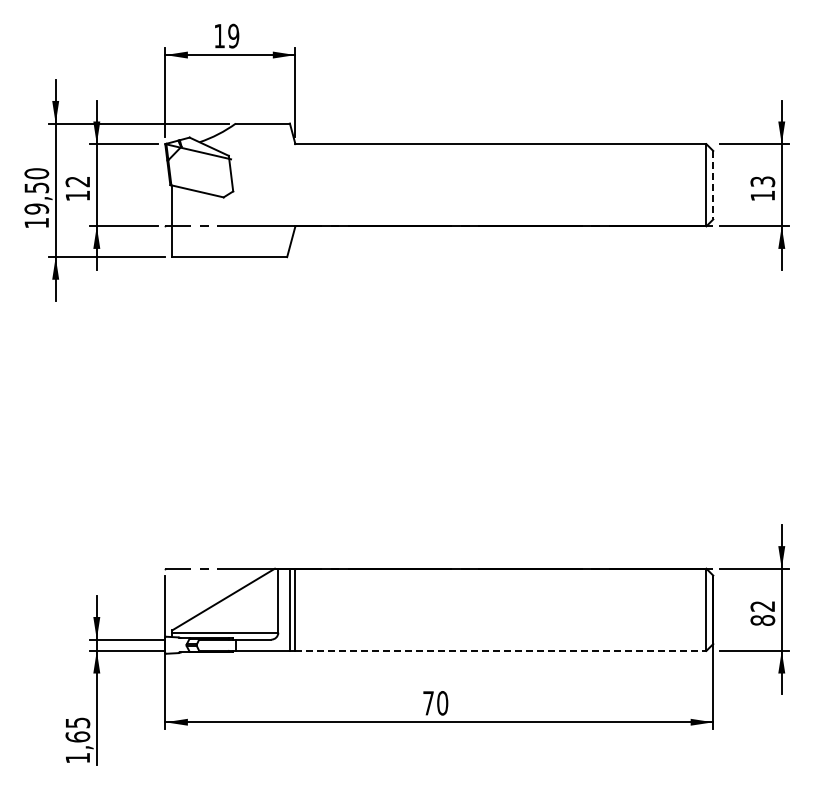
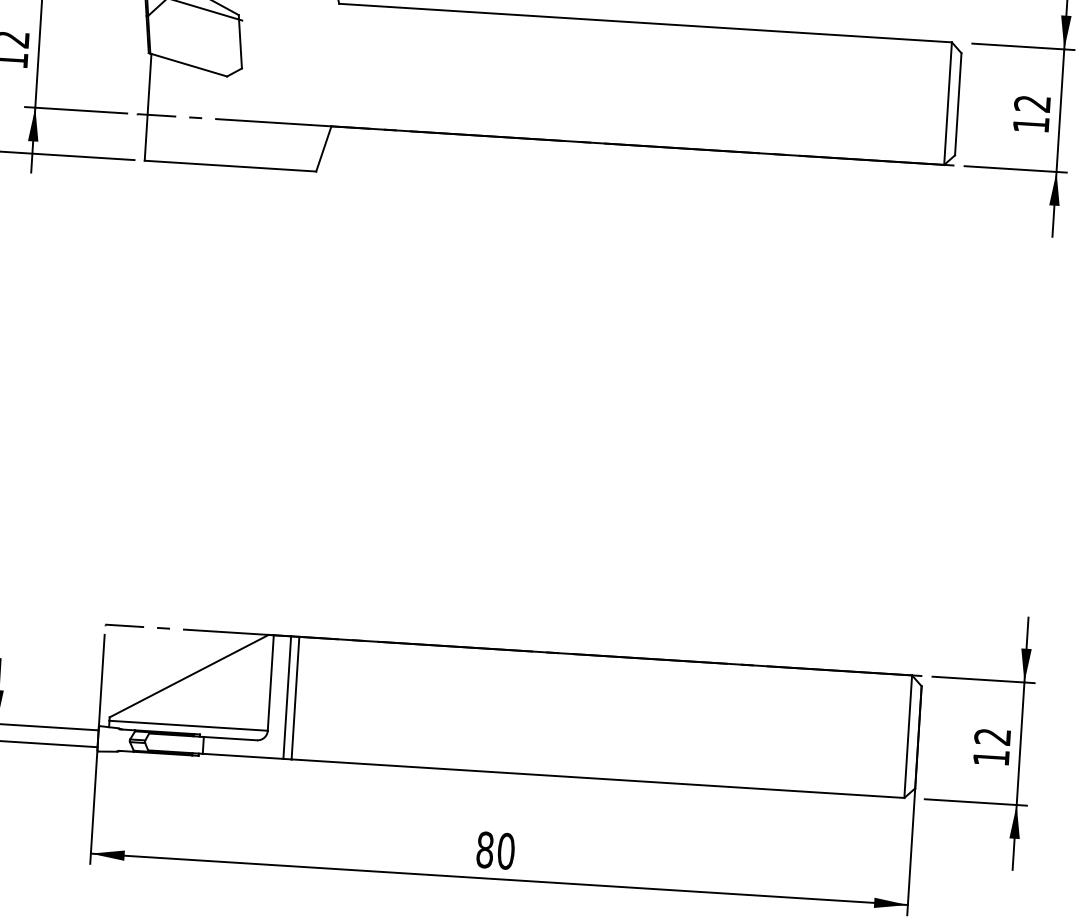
text: (762, 181) -> (1032, 103), 13 -> 12
line: (713, 185) -> (958, 104), dashed -> solid
text: (762, 620) -> (990, 757), 82 -> 12
line: (501, 650) -> (598, 778), dashed -> solid
text: (428, 703) -> (485, 850), 70 -> 80

